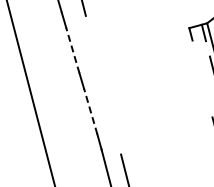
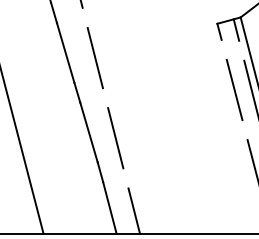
line: (72, 50) -> (65, 52), dashed -> solid
line: (95, 54) -> (95, 58), added
line: (202, 78) -> (234, 89), added
line: (90, 111) -> (88, 132), dashed -> solid
line: (111, 115) -> (116, 137), added

